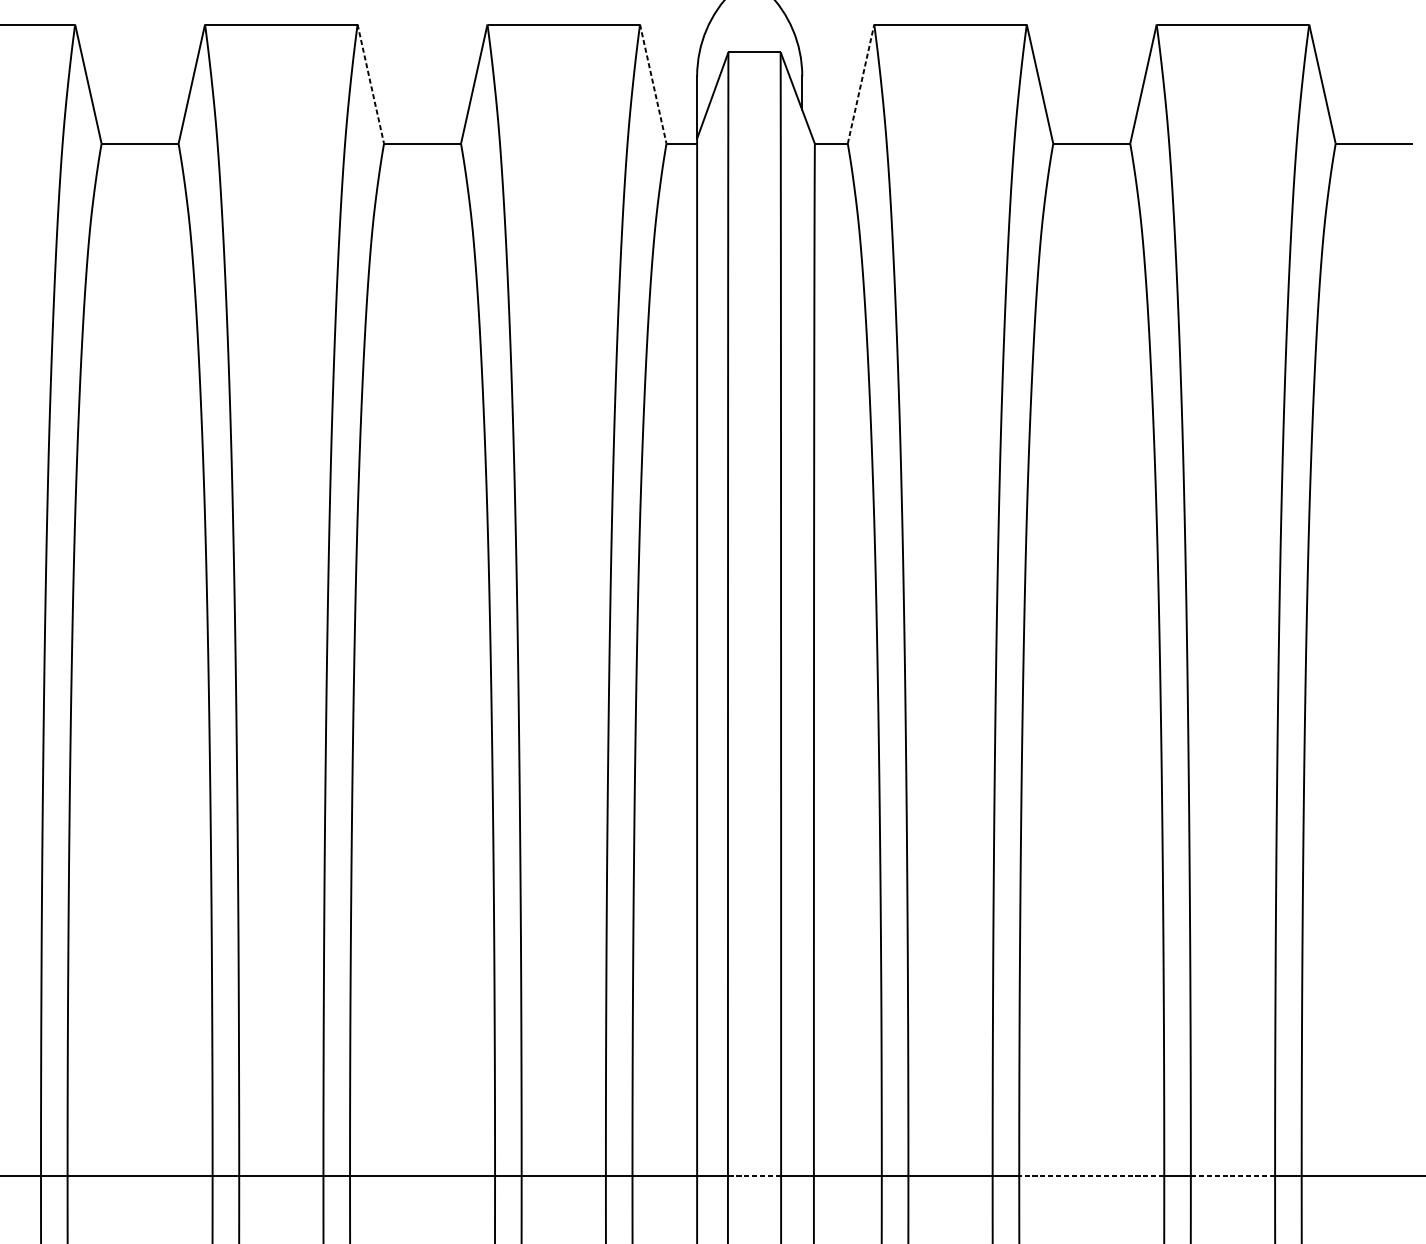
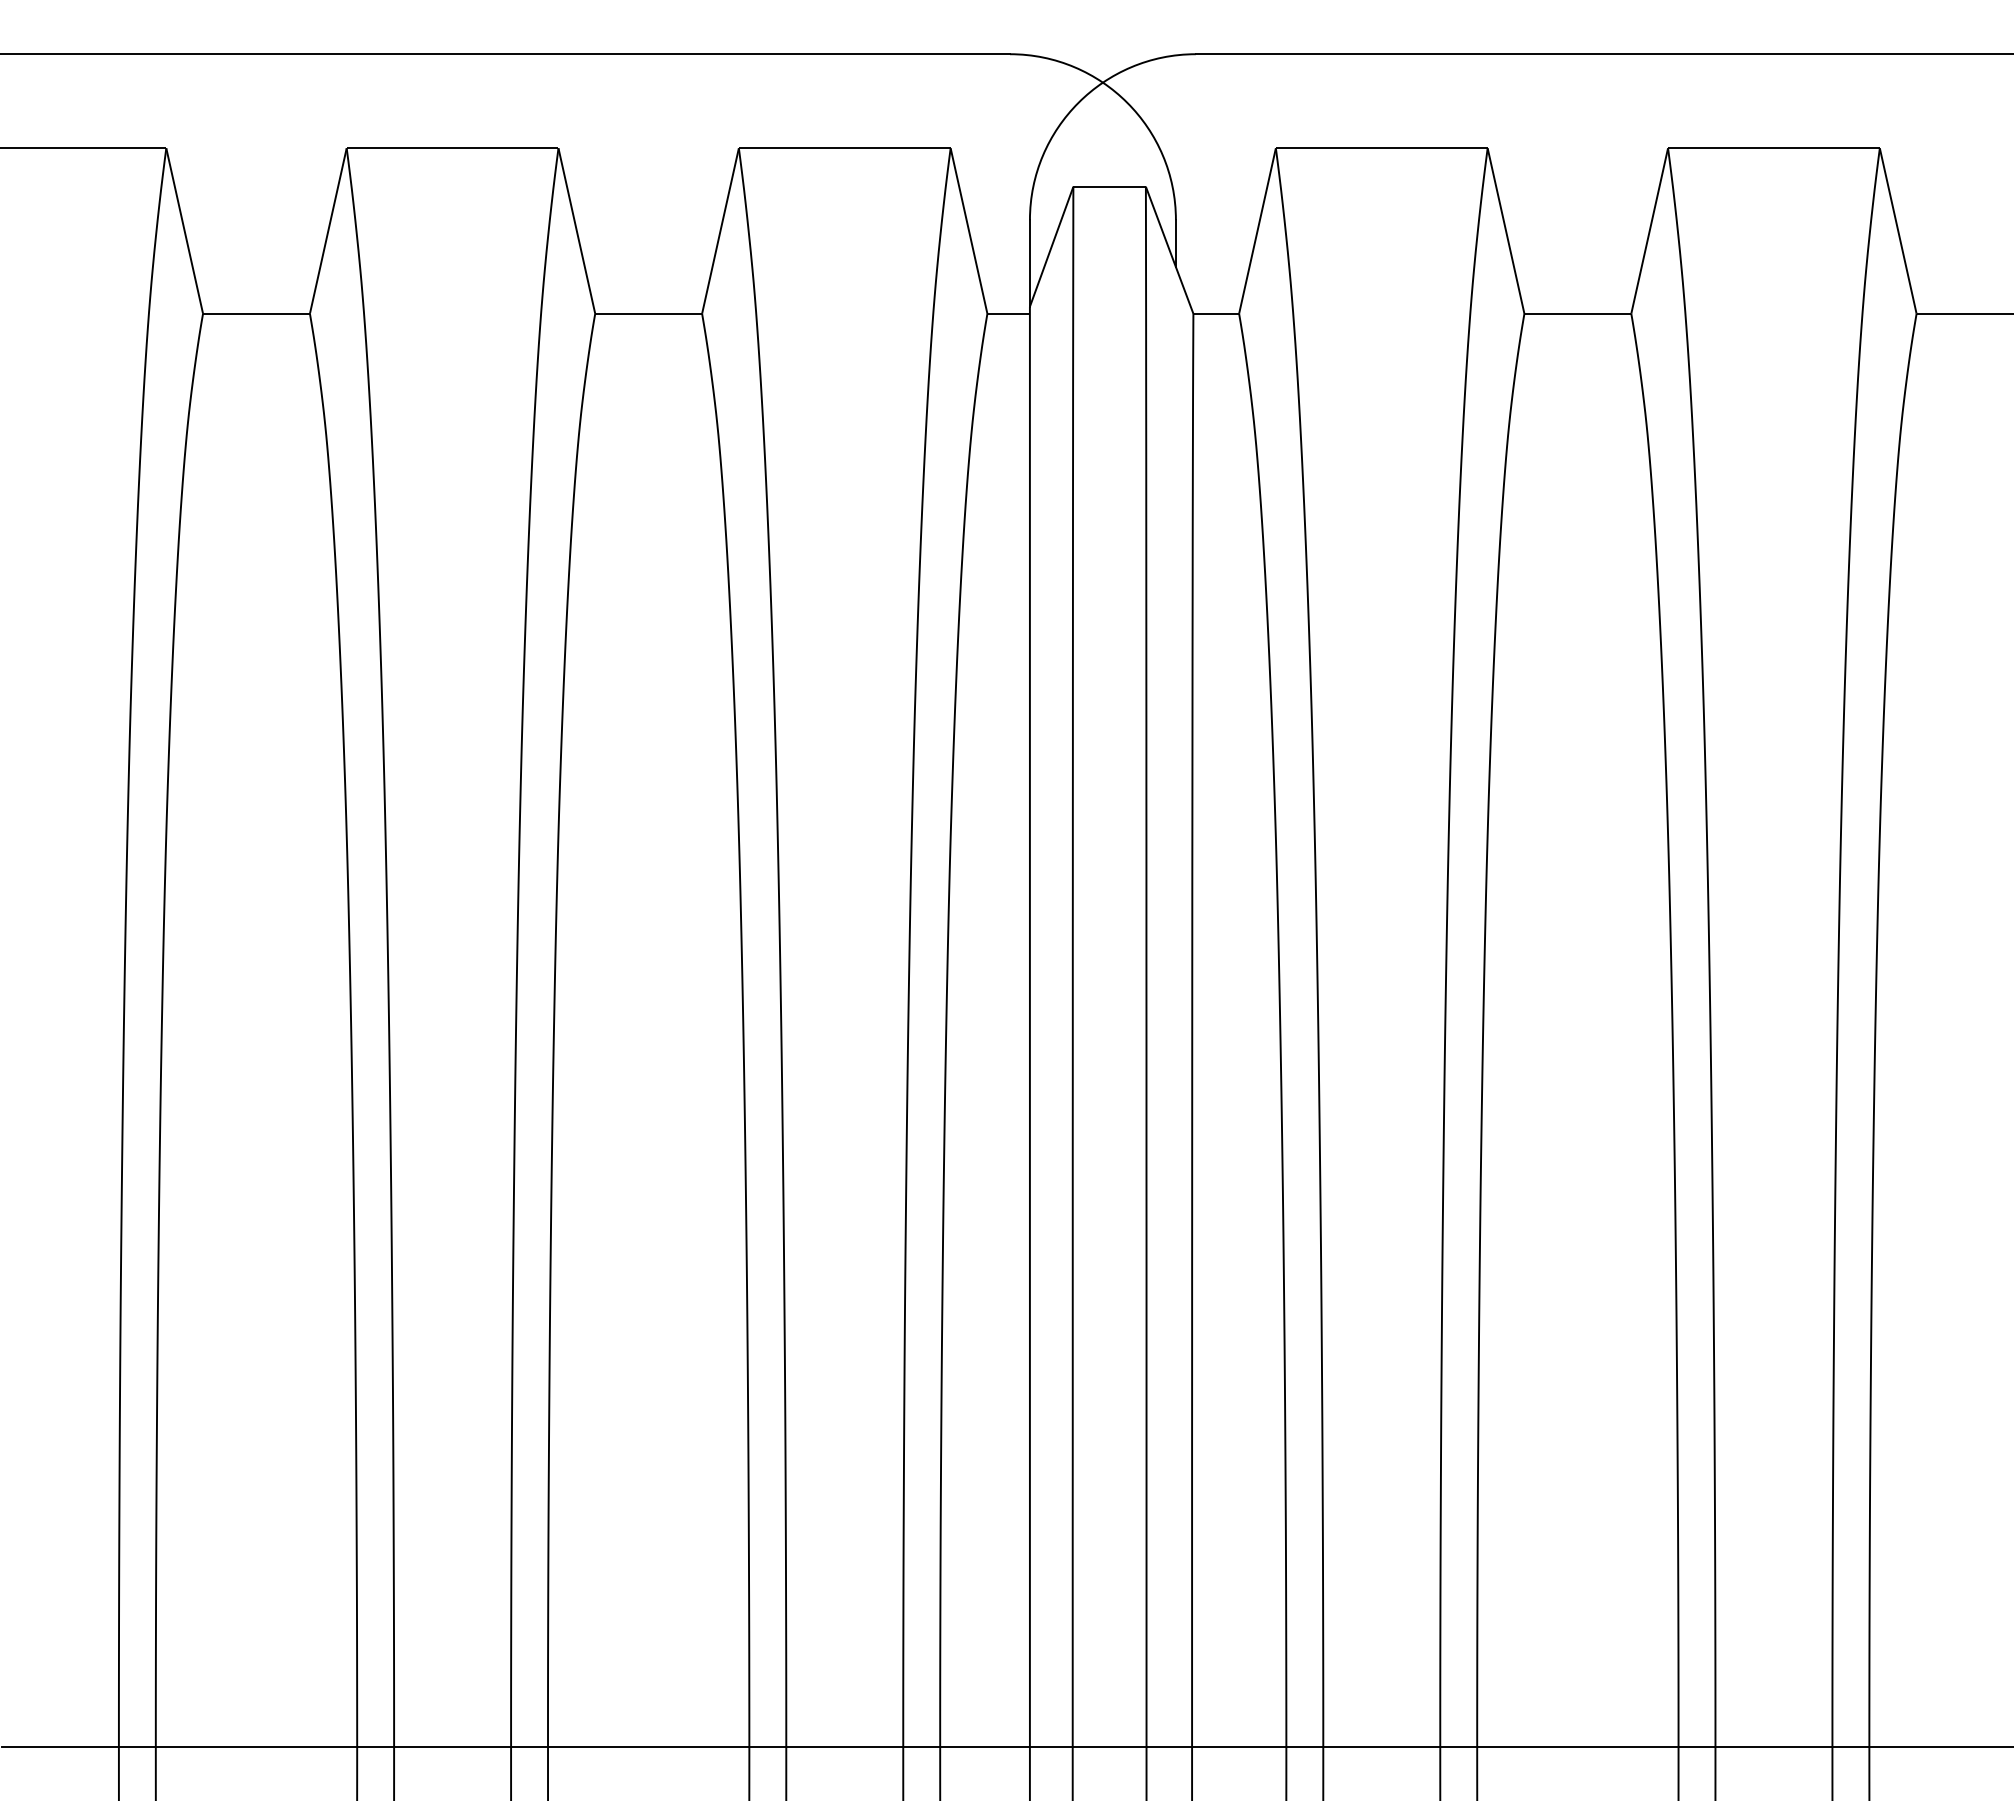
line: (370, 83) -> (576, 230), dashed -> solid
line: (653, 83) -> (969, 230), dashed -> solid
line: (861, 84) -> (1257, 231), dashed -> solid
line: (754, 1175) -> (1109, 1746), dashed -> solid
line: (1091, 1175) -> (1577, 1746), dashed -> solid
line: (1232, 1175) -> (1773, 1746), dashed -> solid

